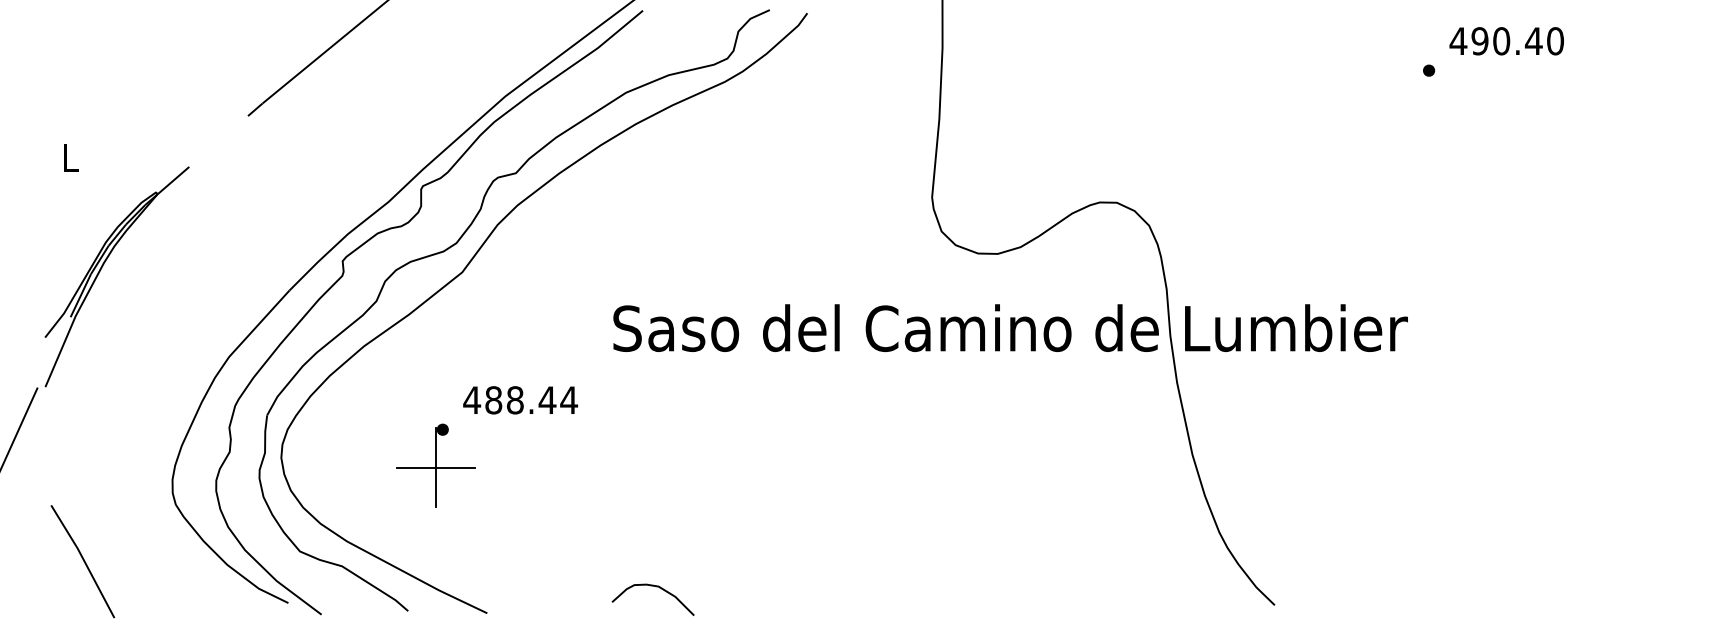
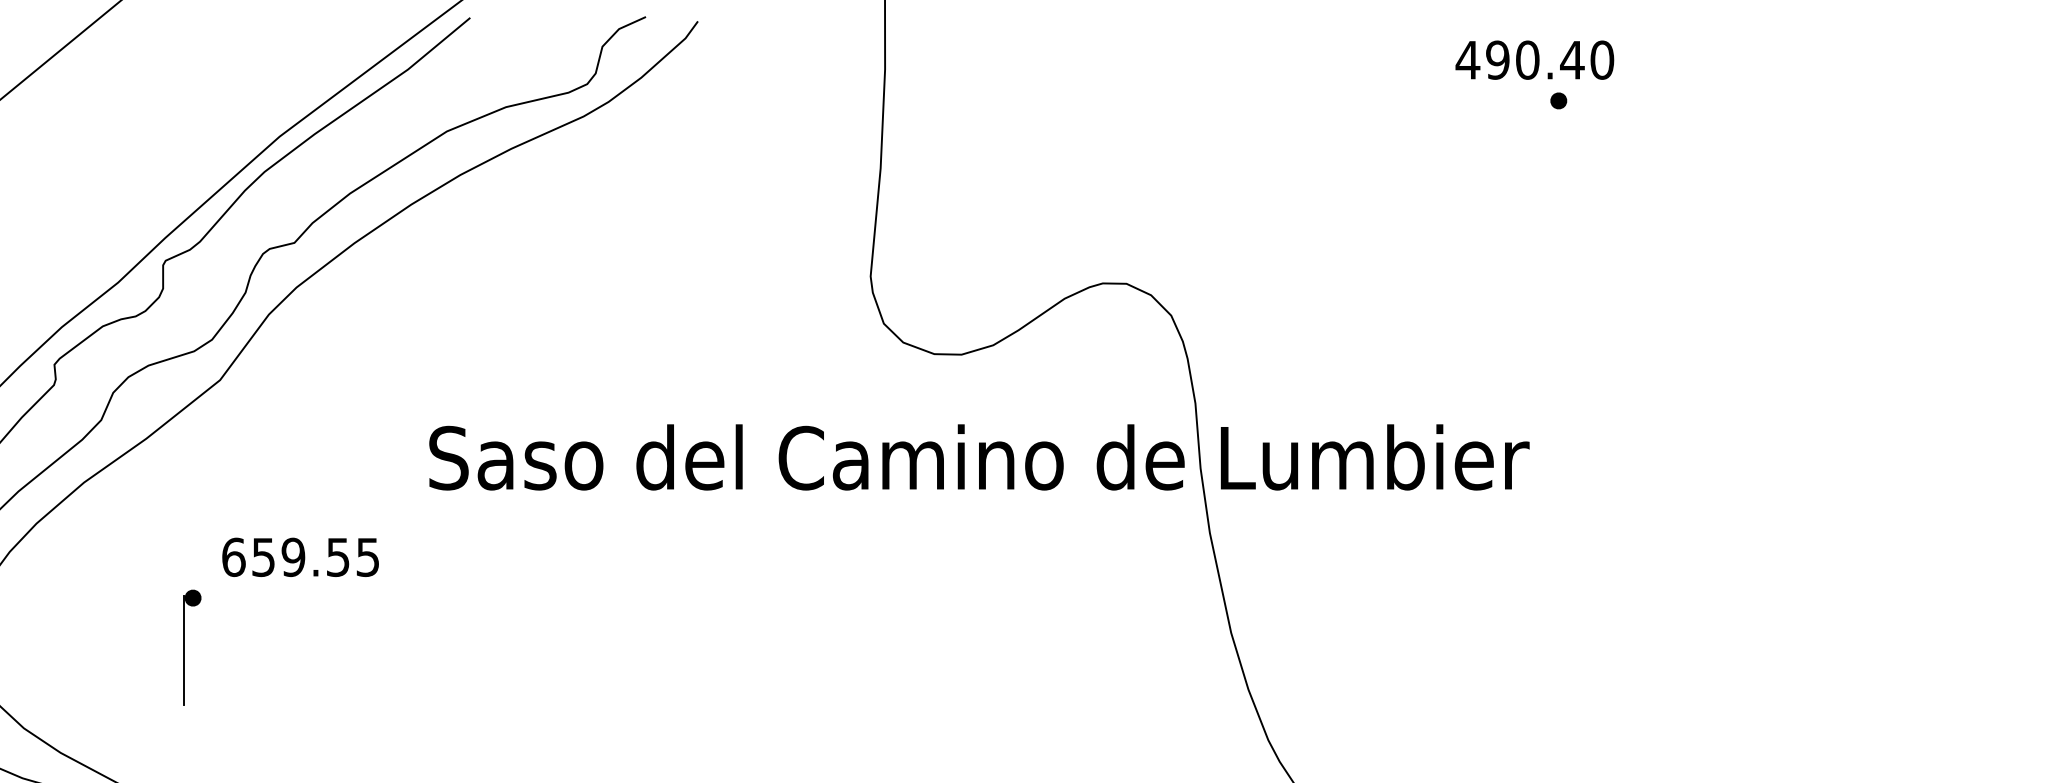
text: (1506, 41) -> (1534, 60), moved
text: (520, 400) -> (300, 557), 488.44 -> 659.55
line: (435, 467) -> (182, 650), removed

